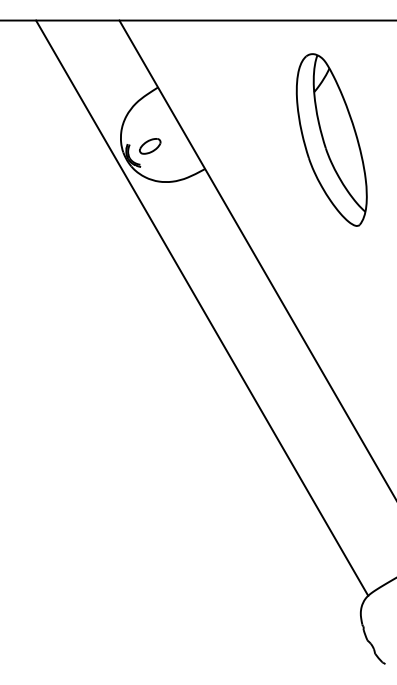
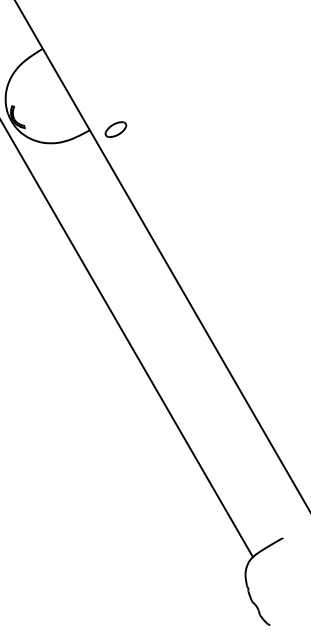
part: (331, 139) -> (216, 100), removed
part: (150, 146) -> (116, 129), moved

